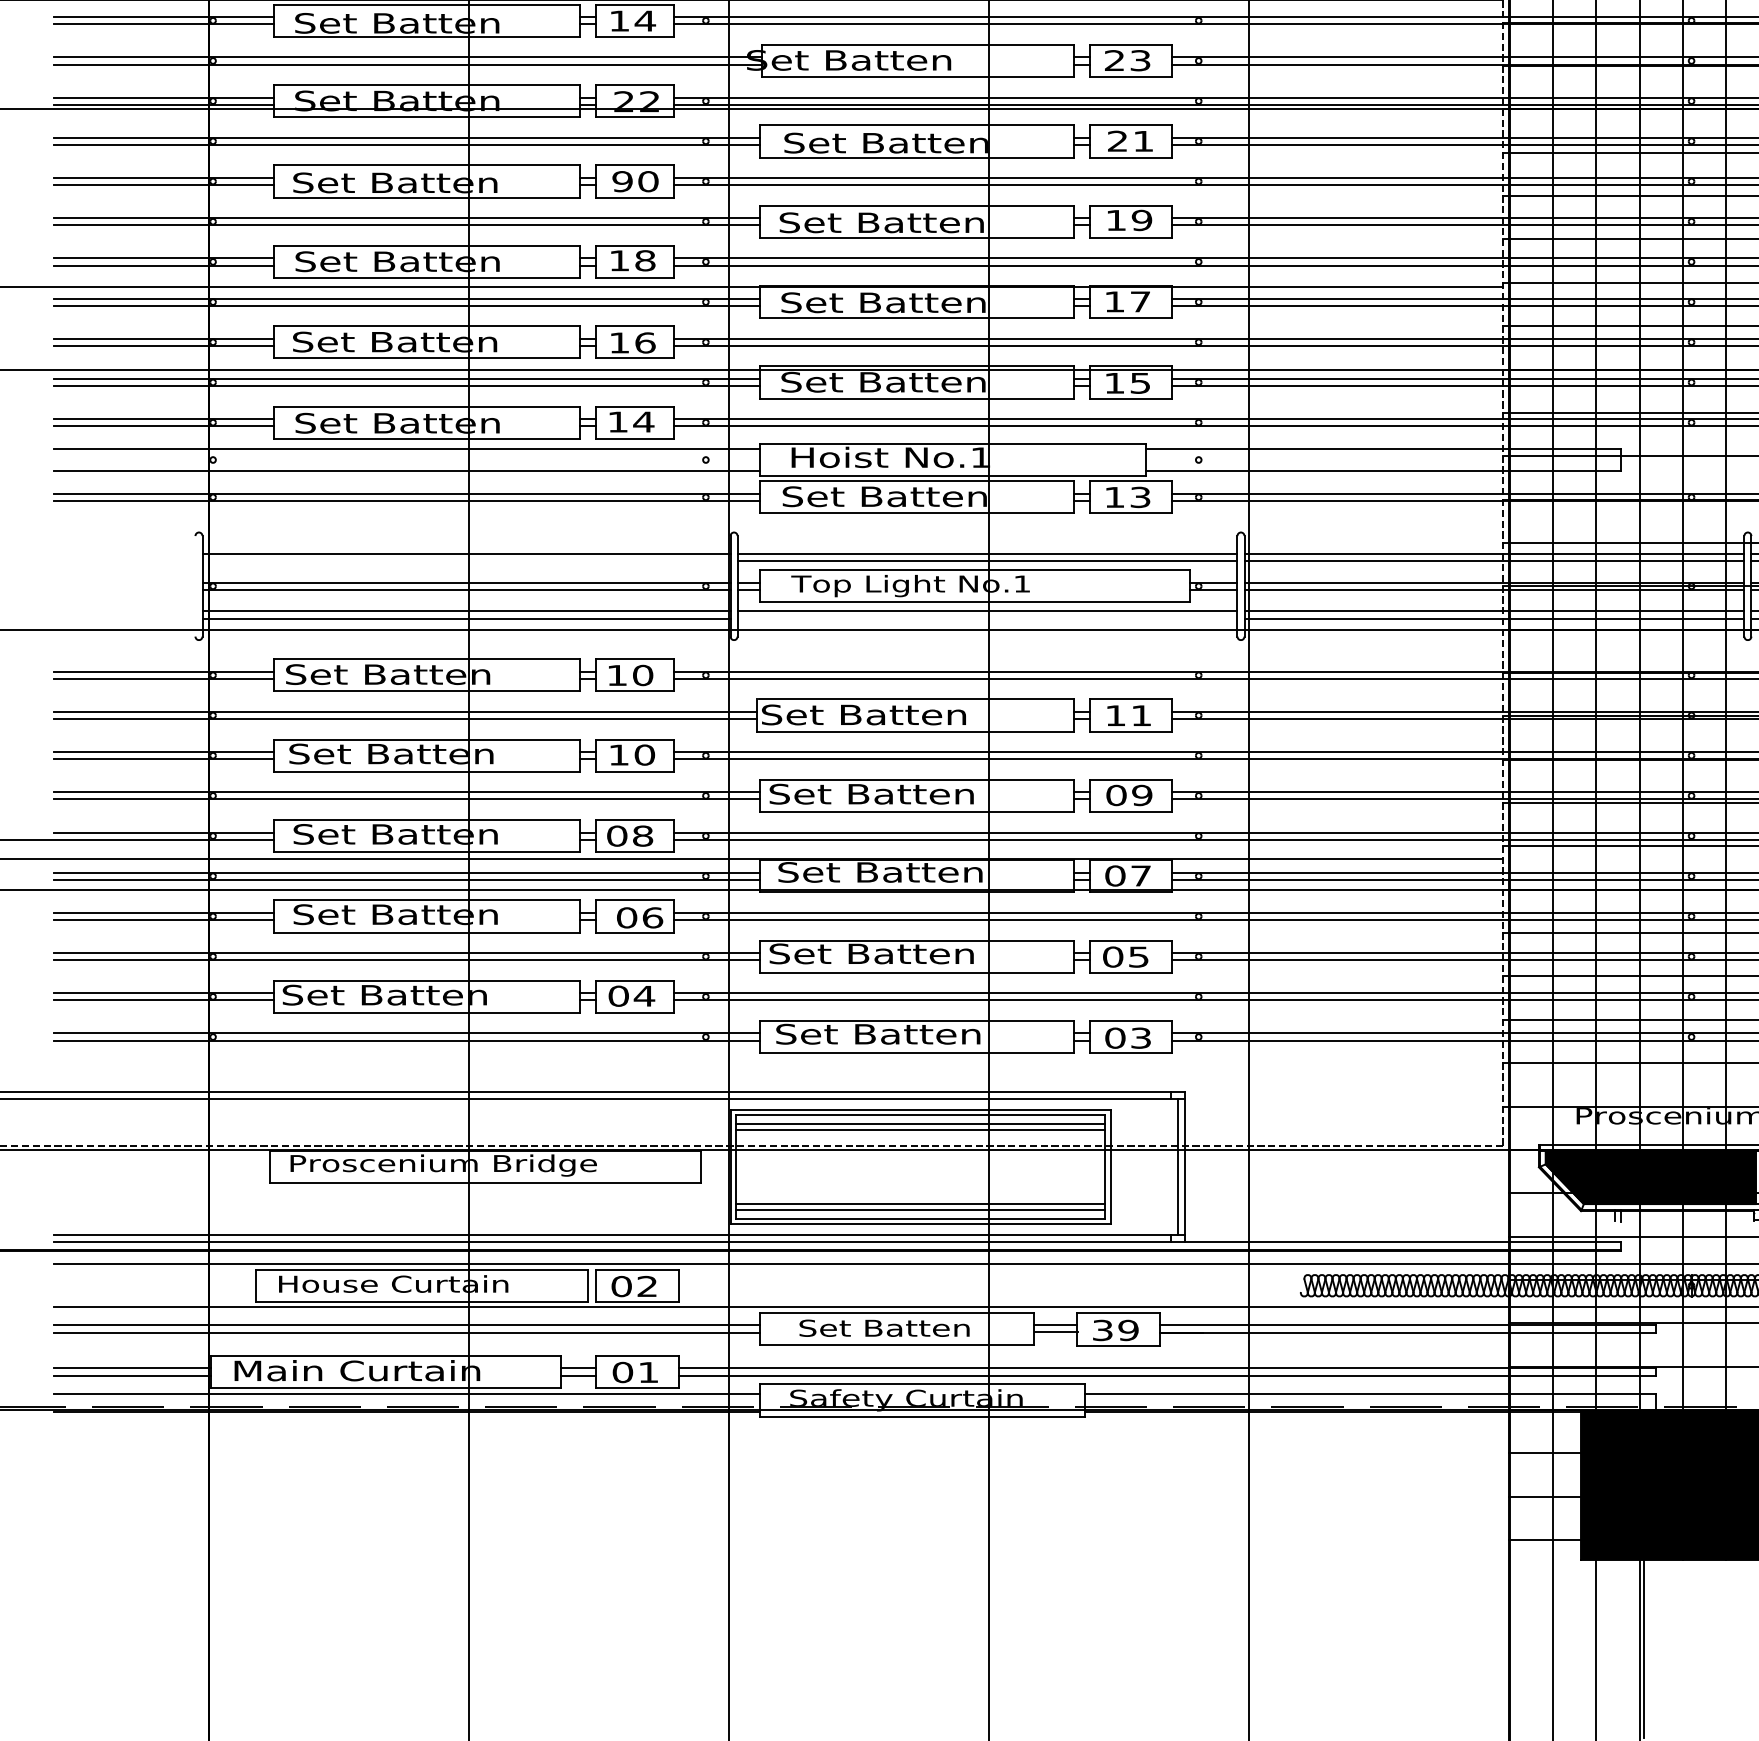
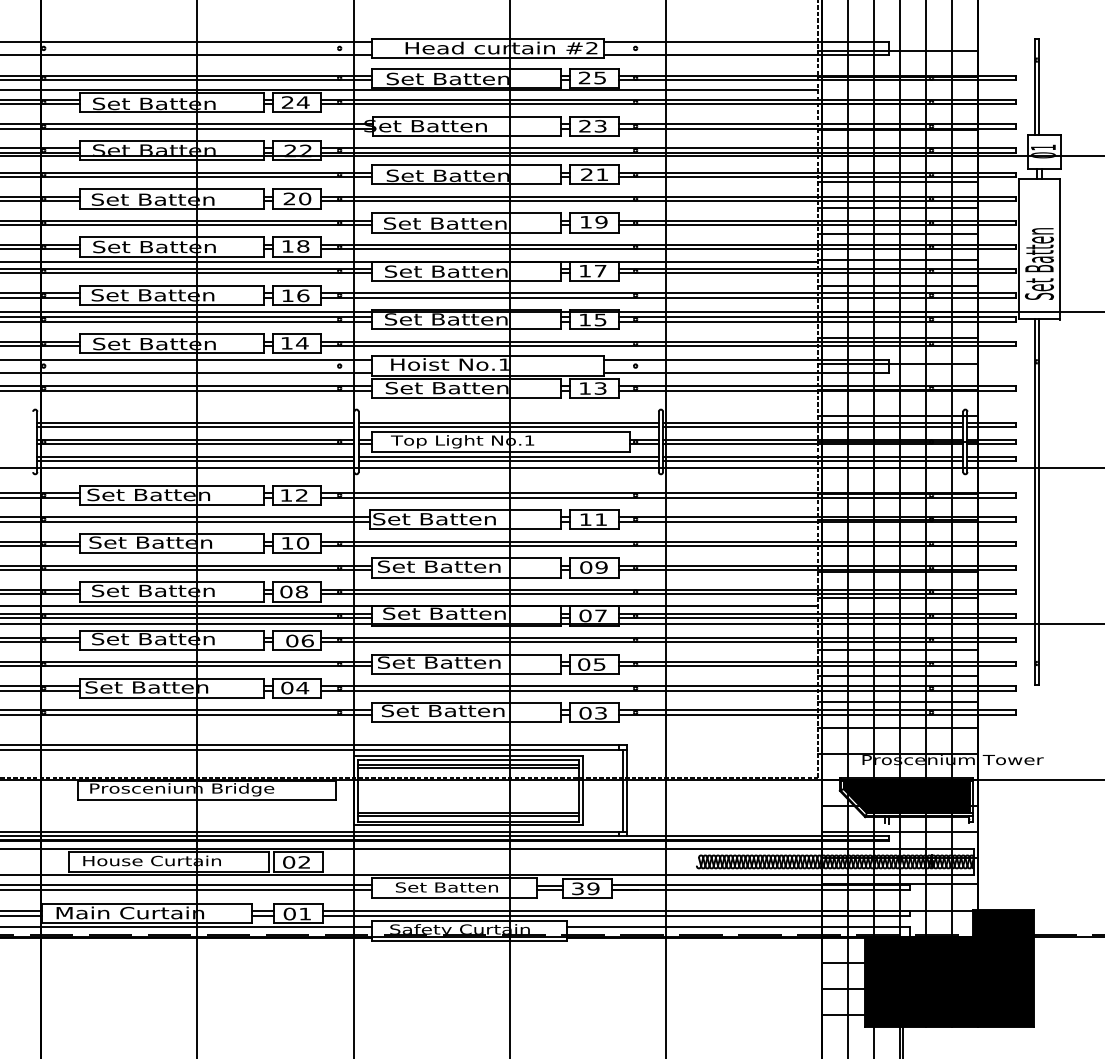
text: (619, 21) -> (287, 102), 14 -> 24
text: (622, 180) -> (289, 198), 90 -> 20
line: (465, 560) -> (195, 426), added
line: (987, 618) -> (508, 461), added
text: (642, 675) -> (301, 495), 10 -> 12

